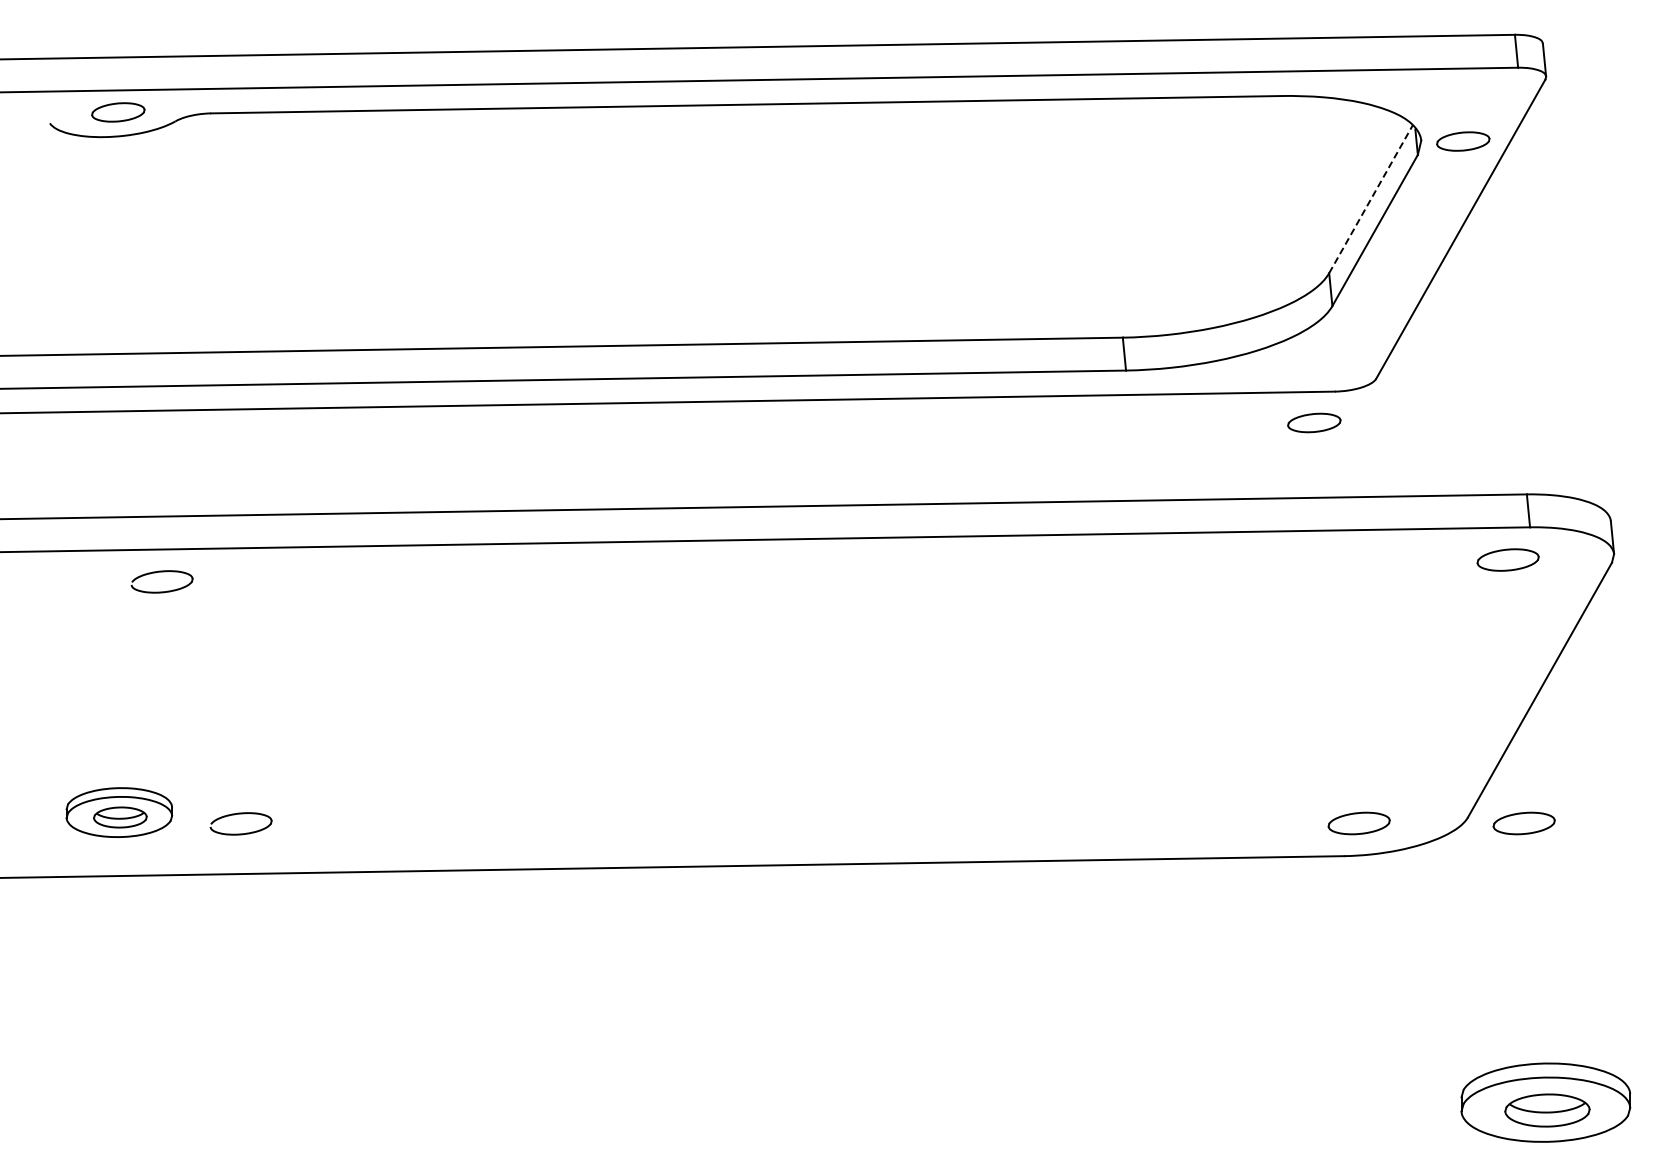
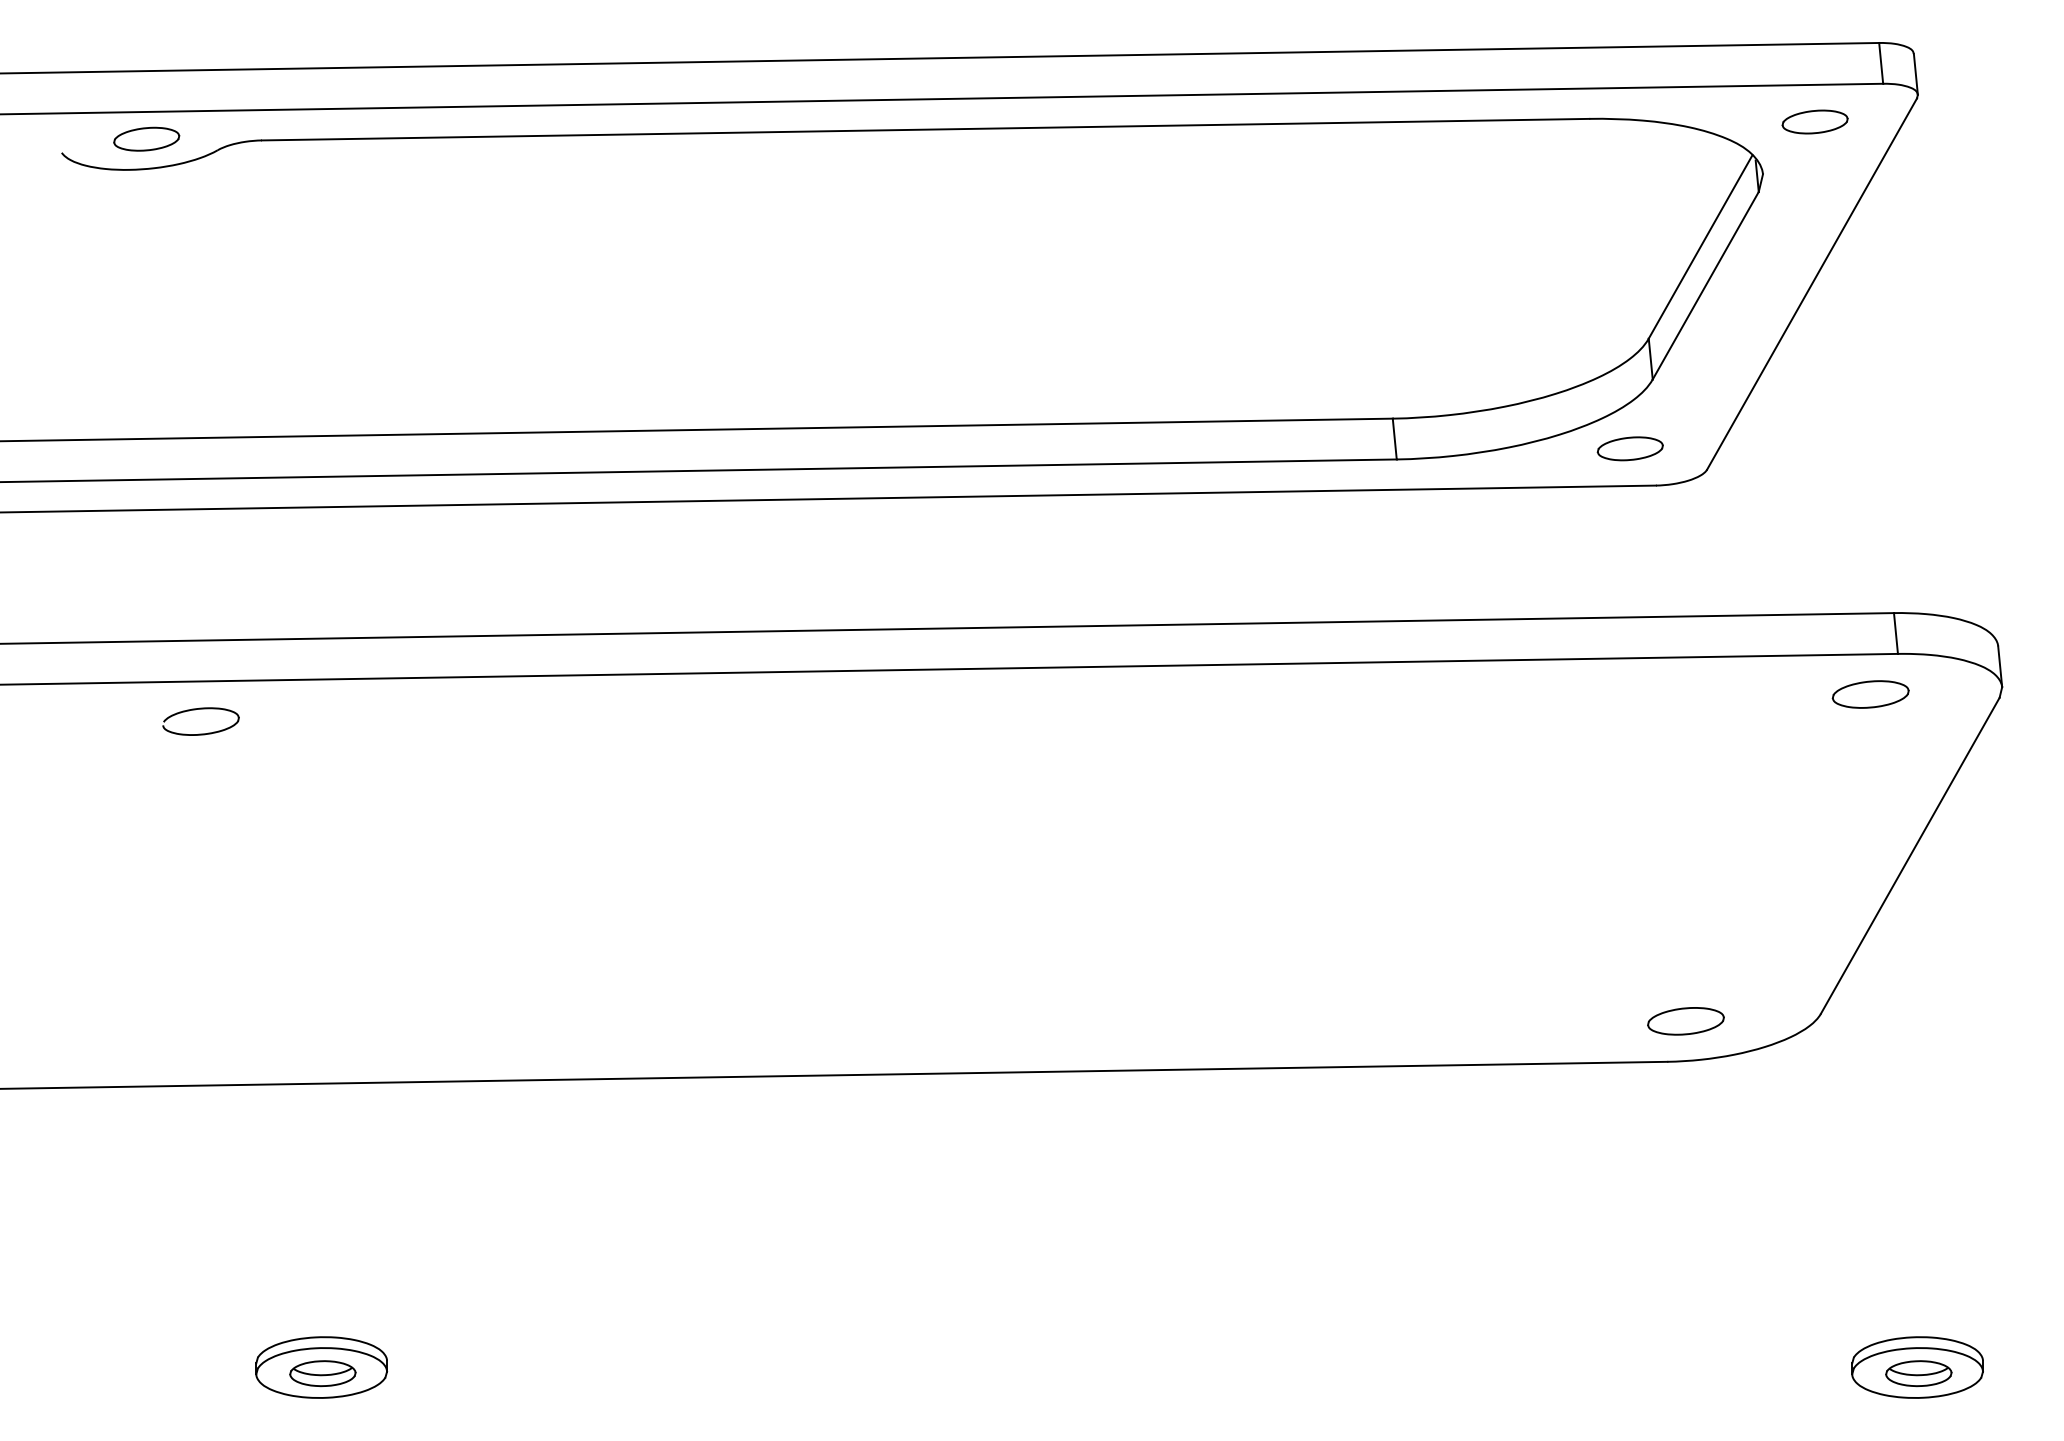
part: (1463, 141) -> (1815, 121), moved
line: (1371, 199) -> (1701, 247), dashed -> solid
part: (1314, 422) -> (1630, 448), moved
part: (119, 812) -> (321, 1367), moved
part: (240, 814) -> (298, 1010), removed
part: (1523, 823) -> (1889, 1021), removed
part: (1545, 1102) -> (1917, 1367), size x0.62

